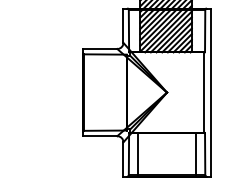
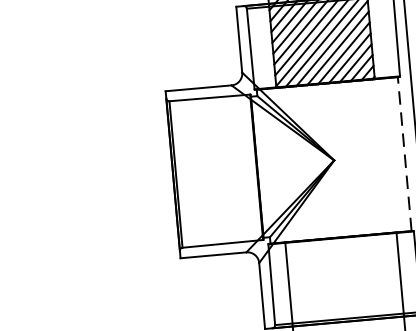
line: (203, 92) -> (403, 153), solid -> dashed

